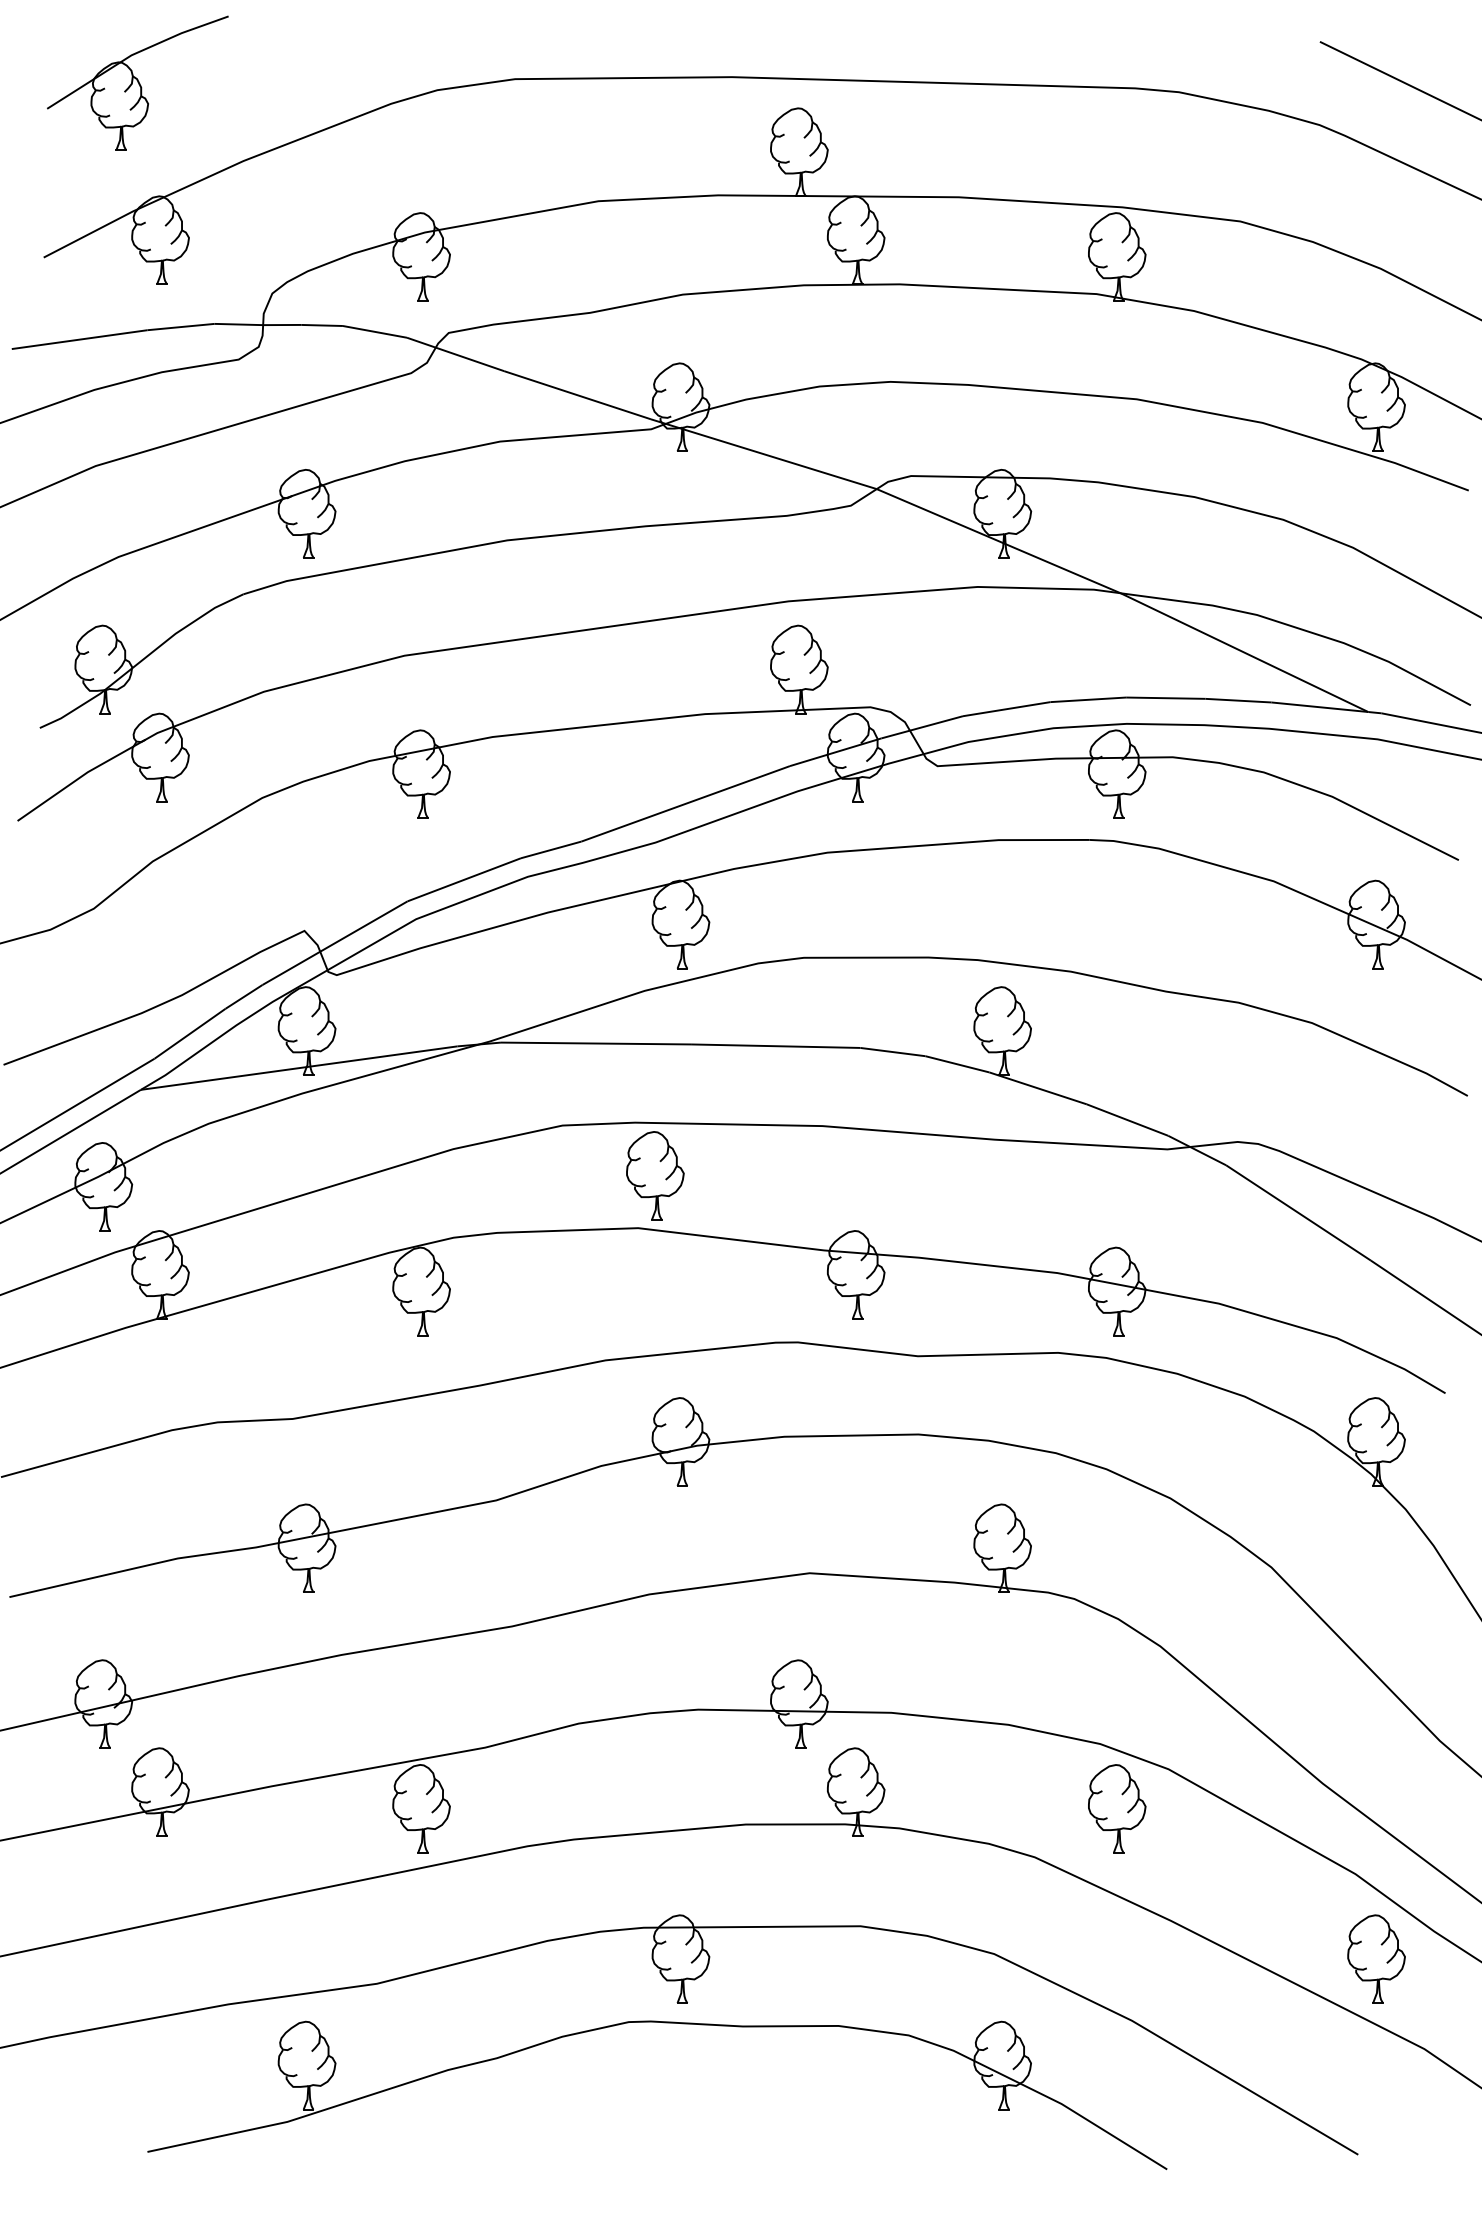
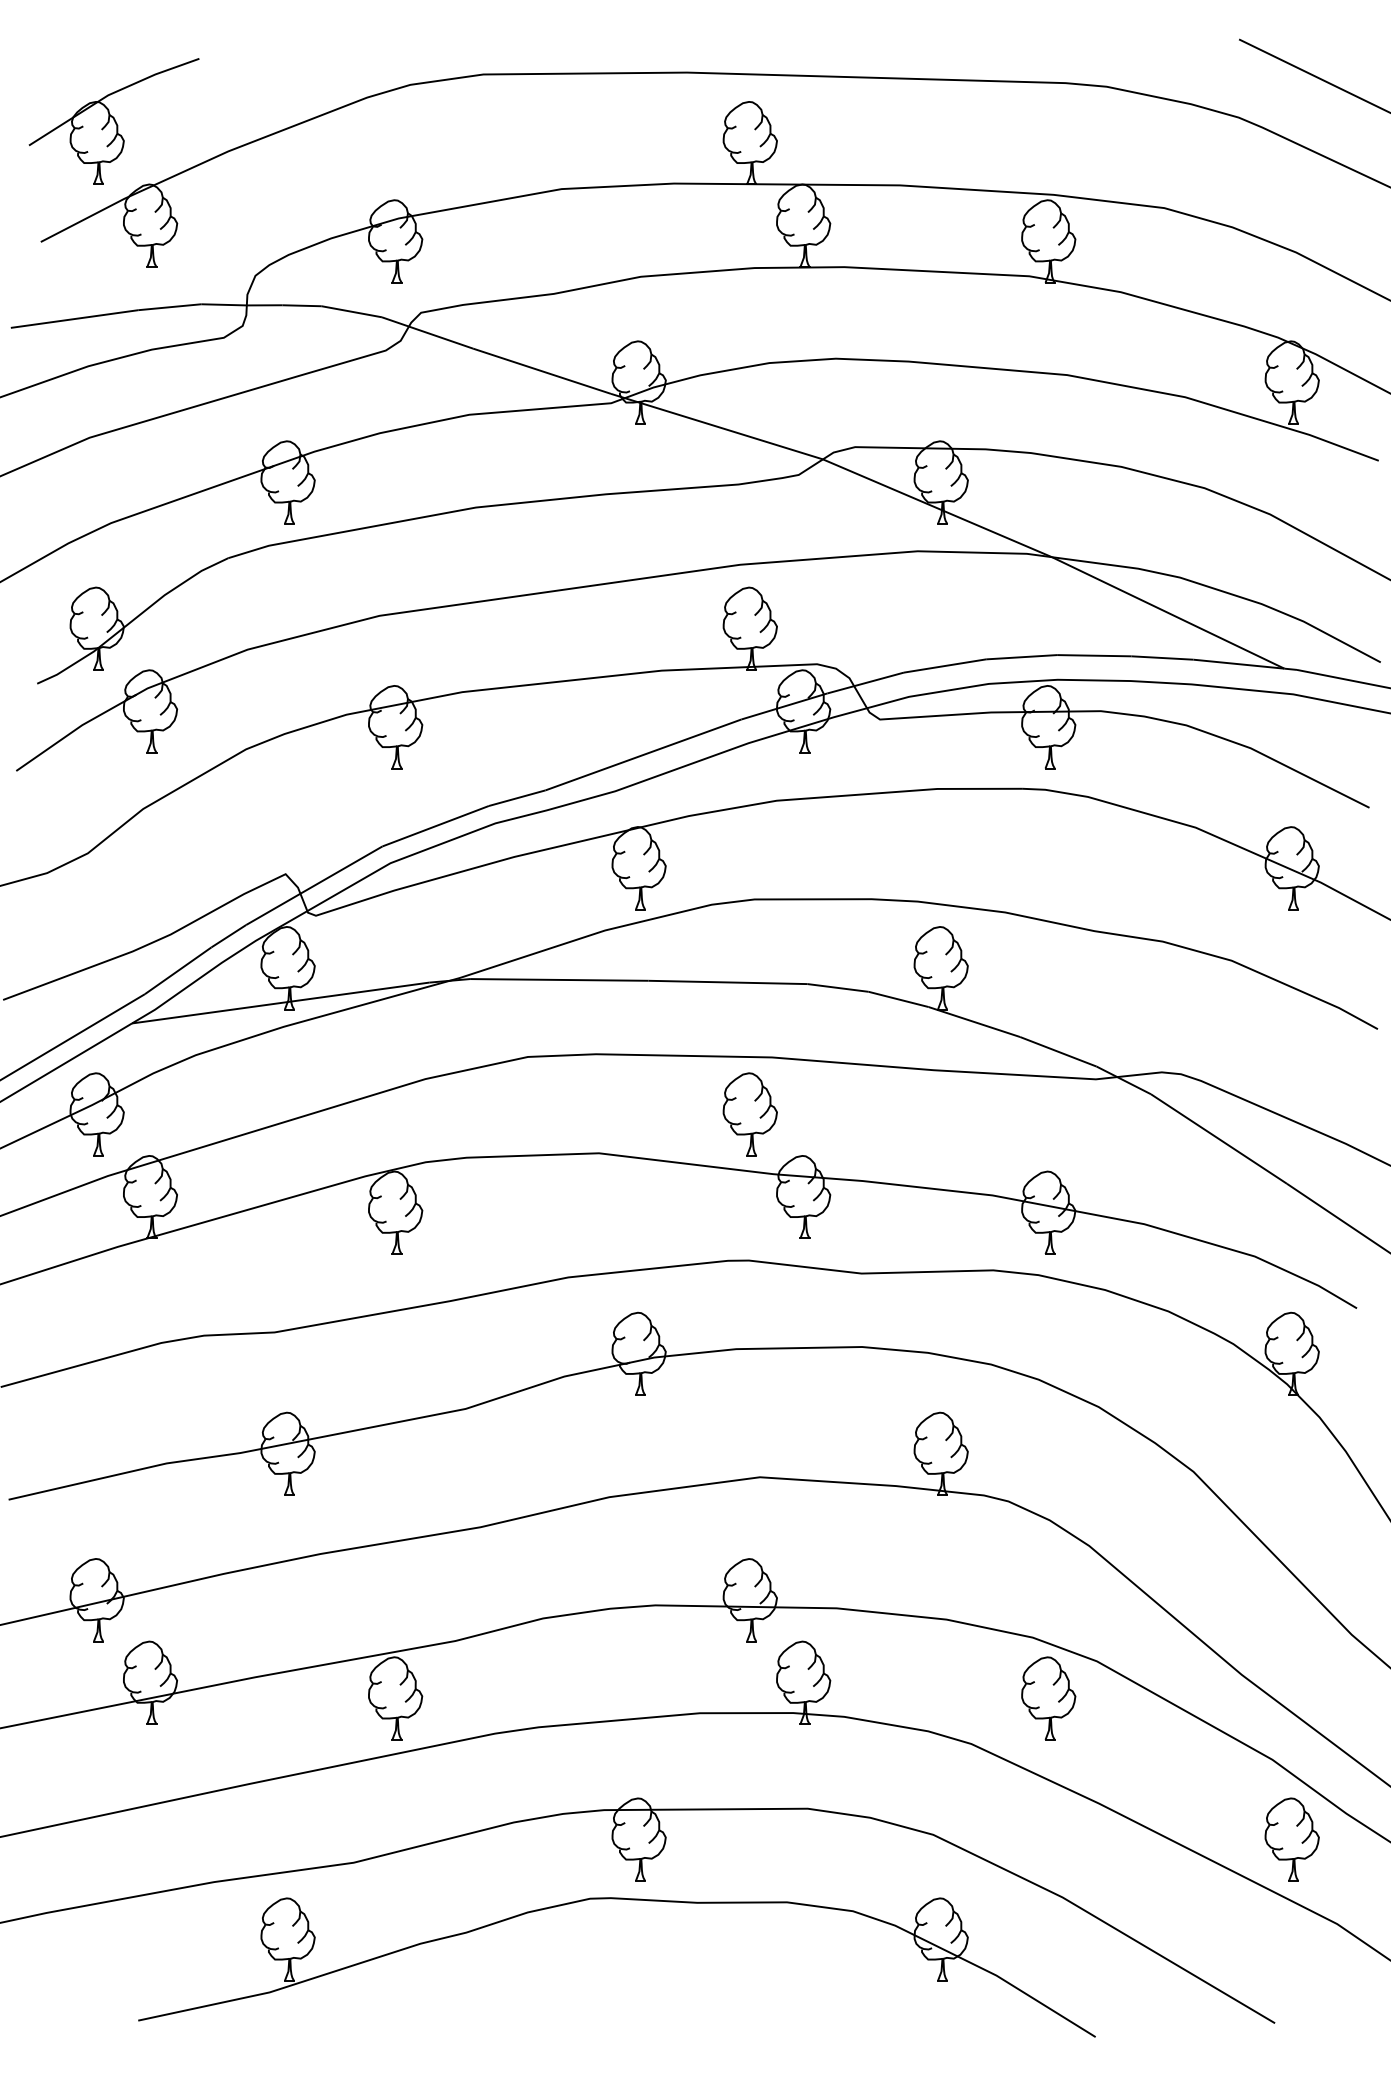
part: (137, 82) -> (113, 120), moved
part: (655, 1175) -> (750, 1114), moved

